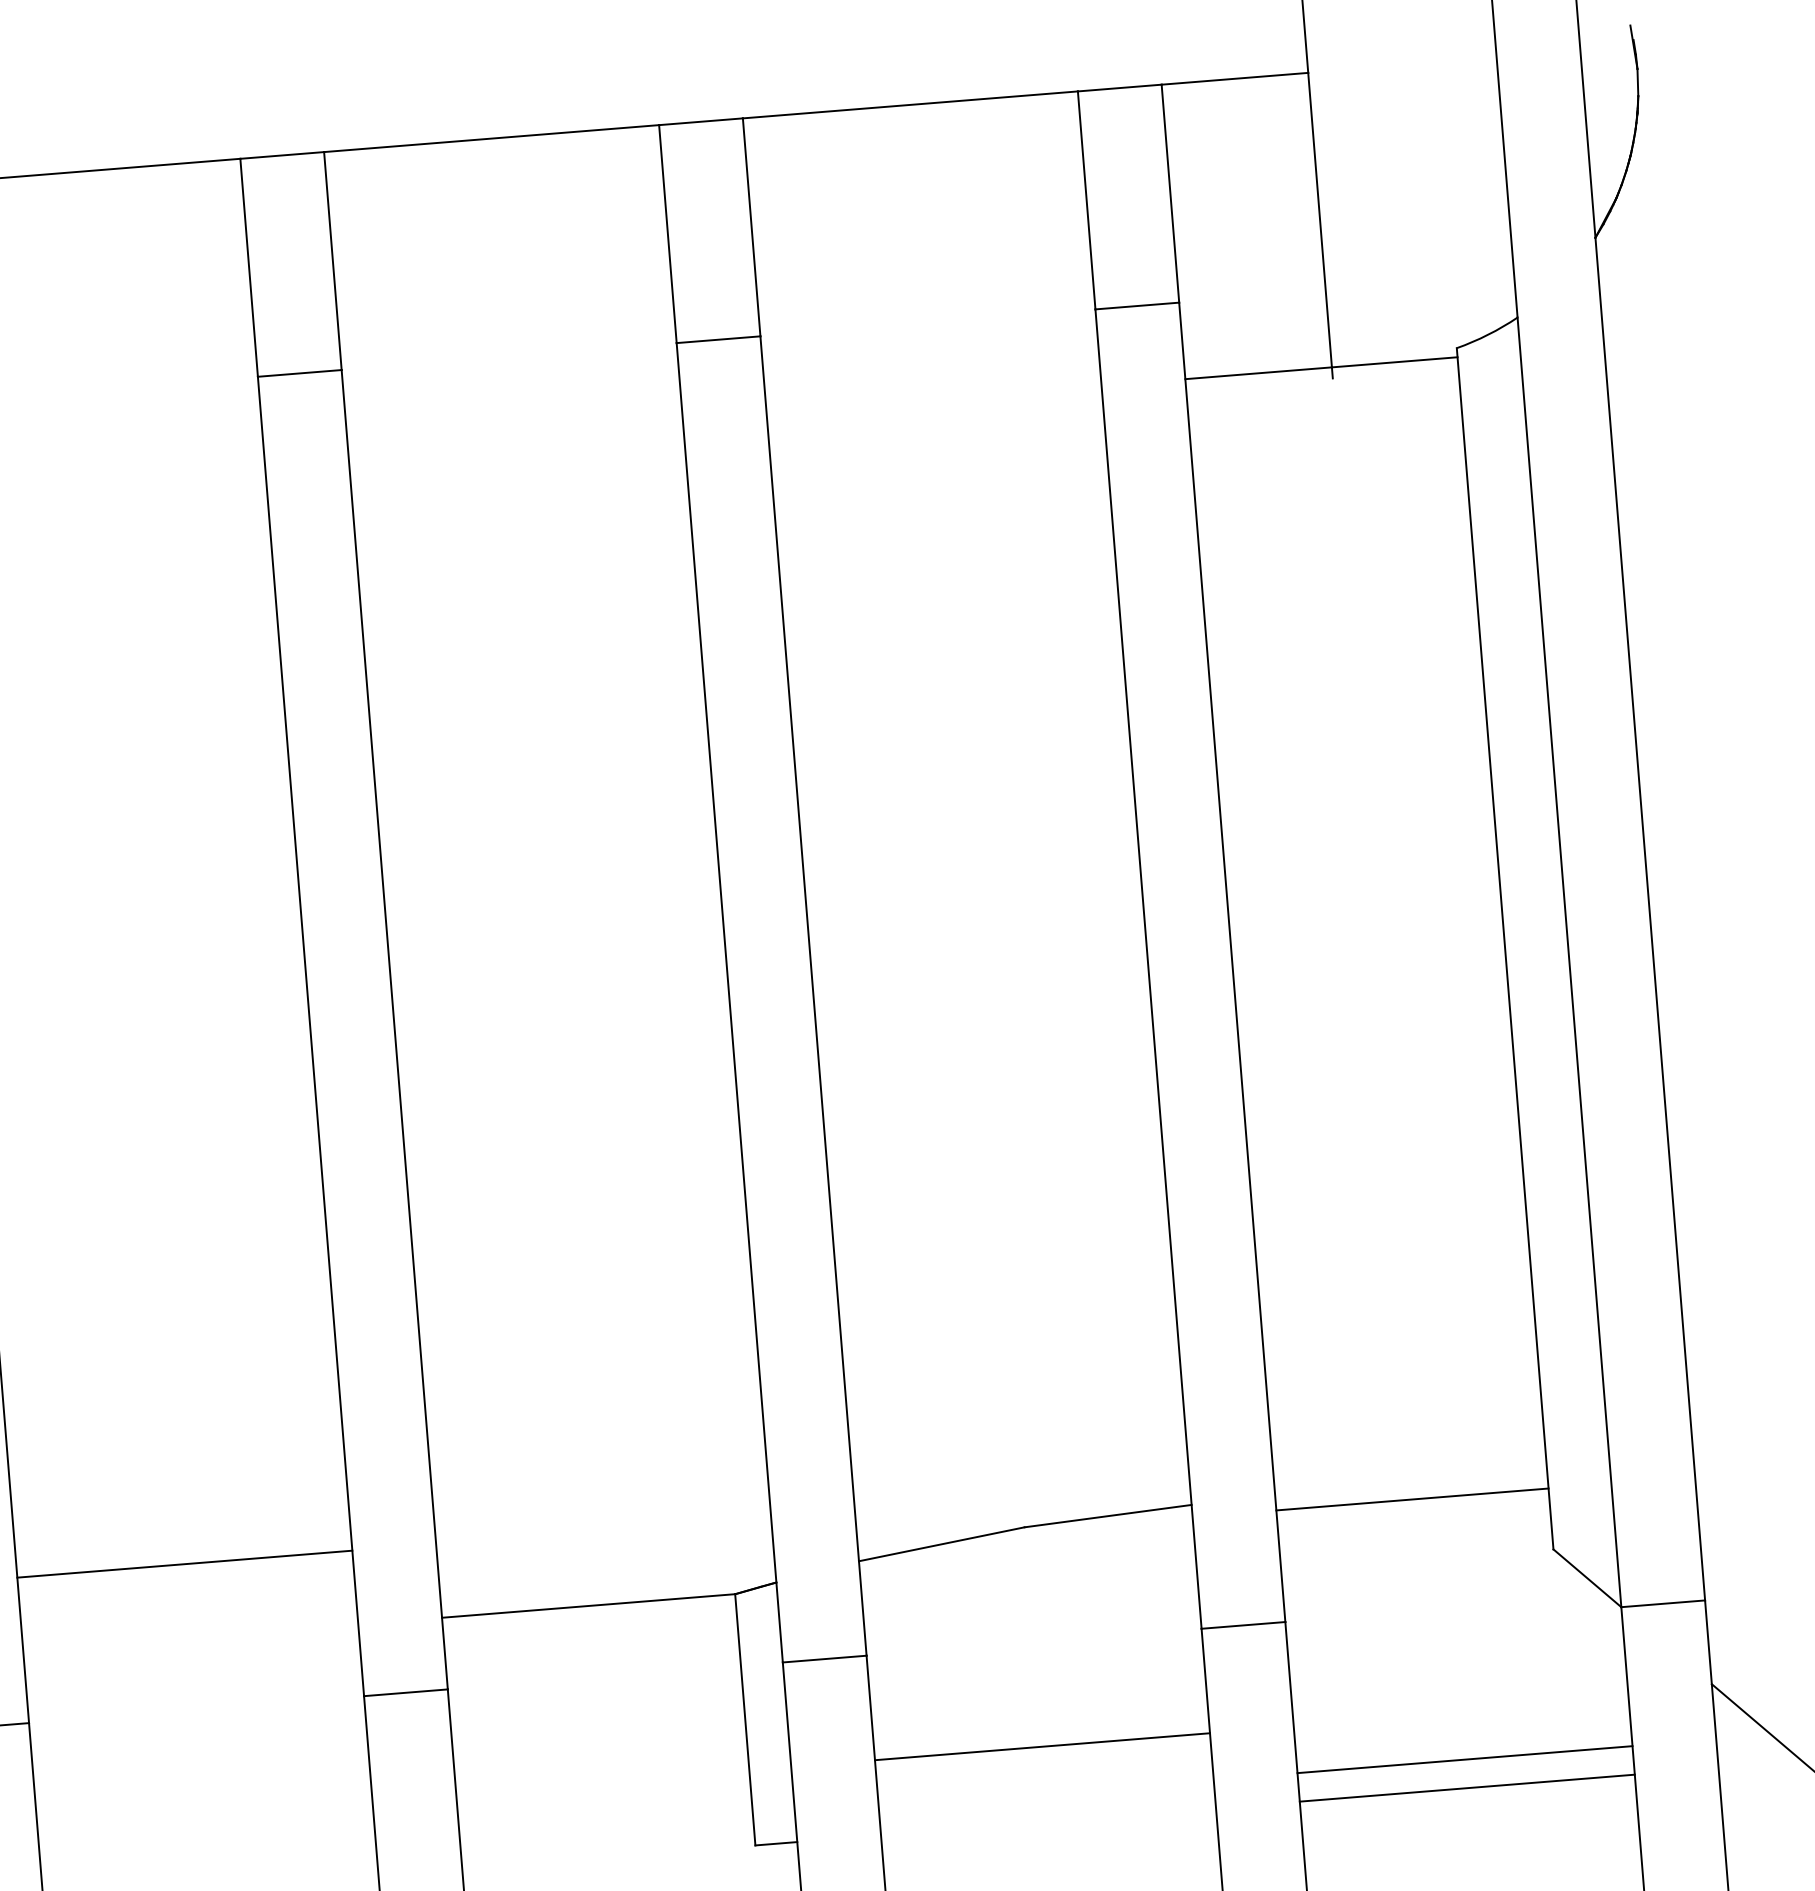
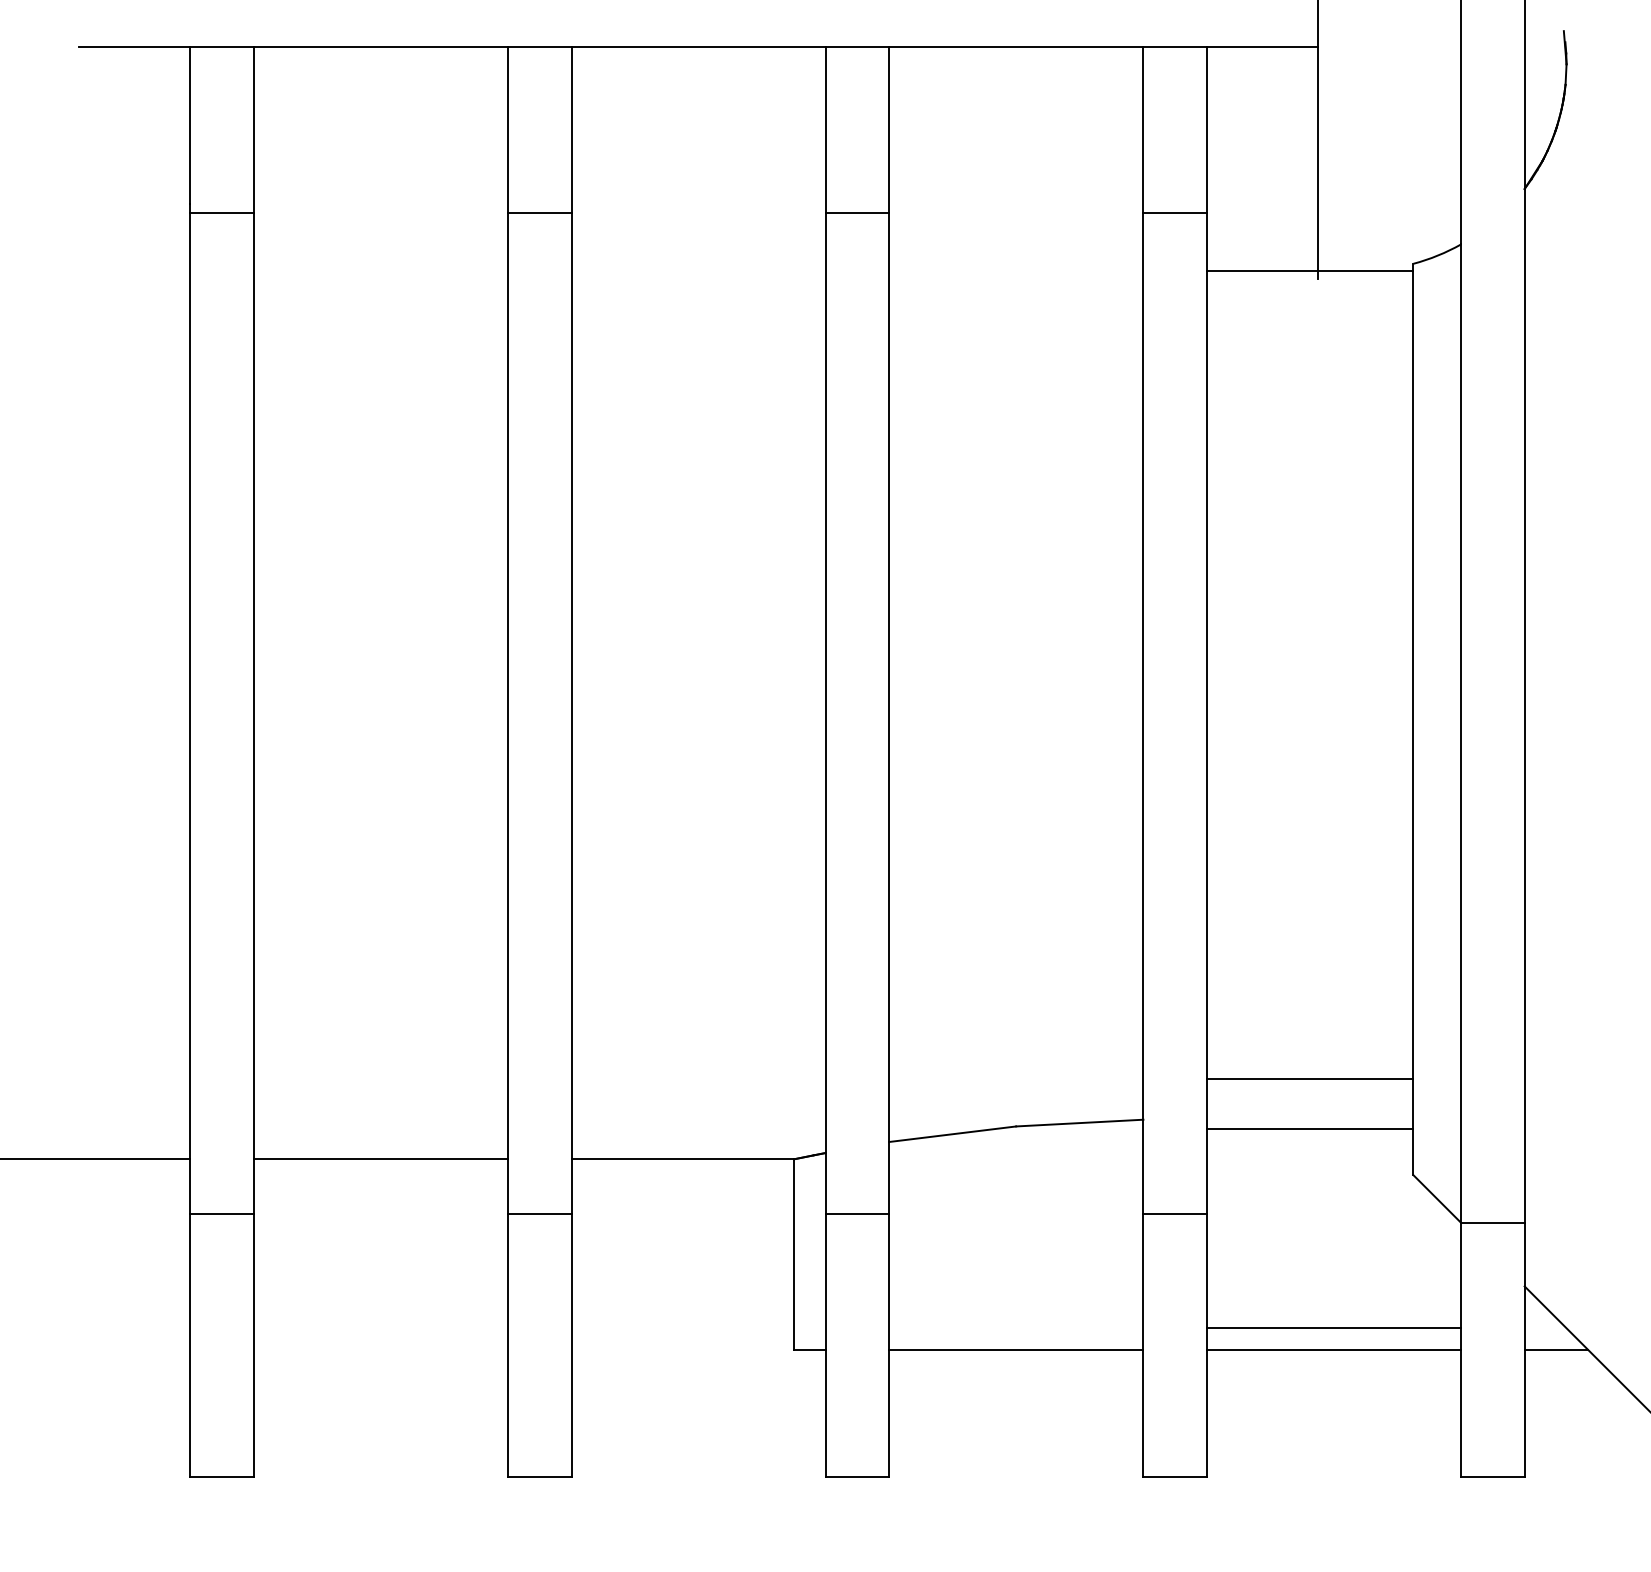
line: (1406, 1432) -> (1309, 1078), added
line: (184, 1564) -> (380, 1159), moved
line: (1042, 1746) -> (1016, 1349), moved
line: (1760, 1763) -> (1556, 1349), added

